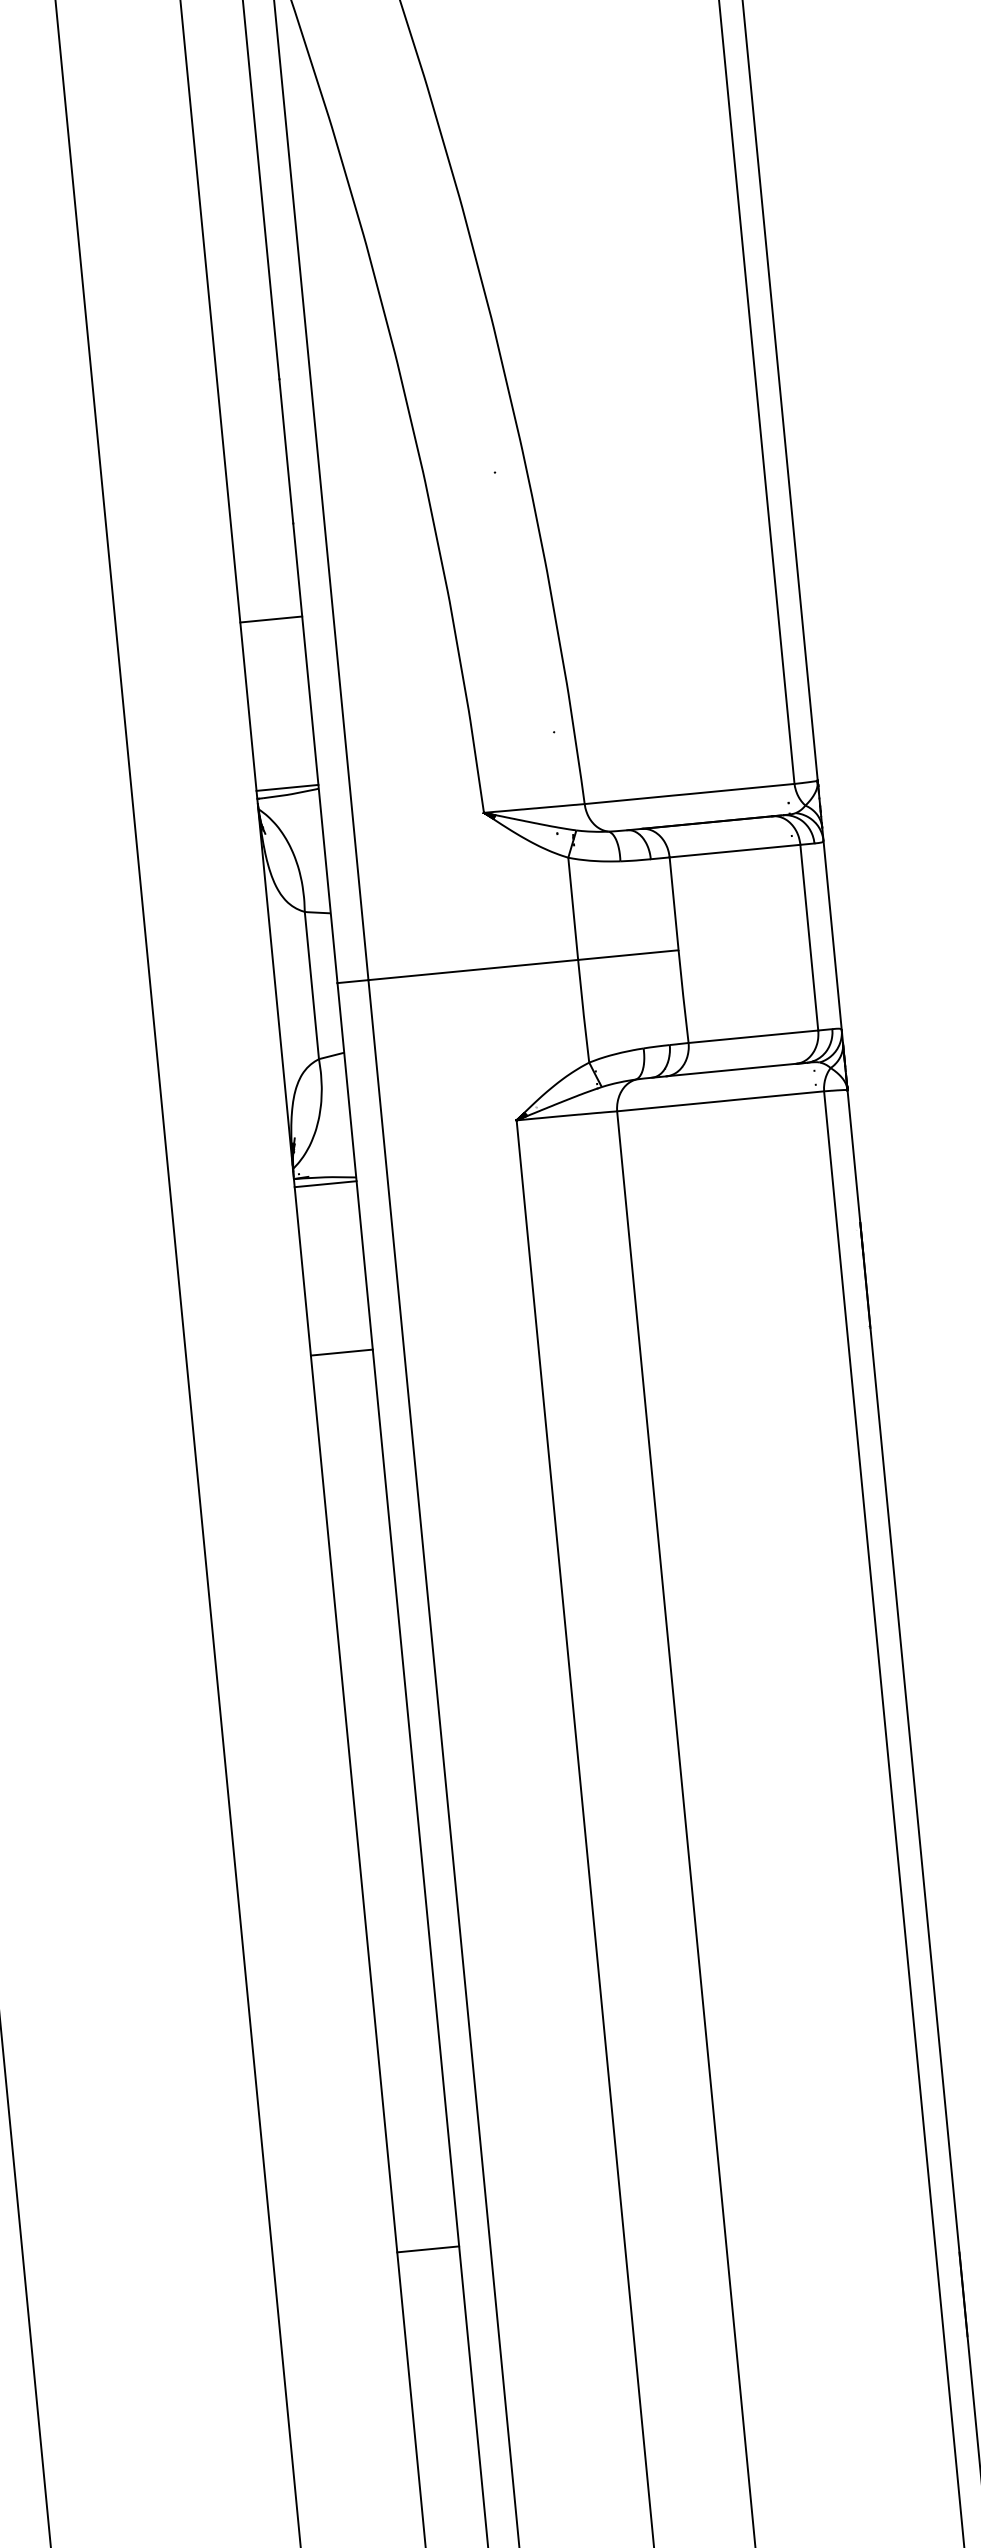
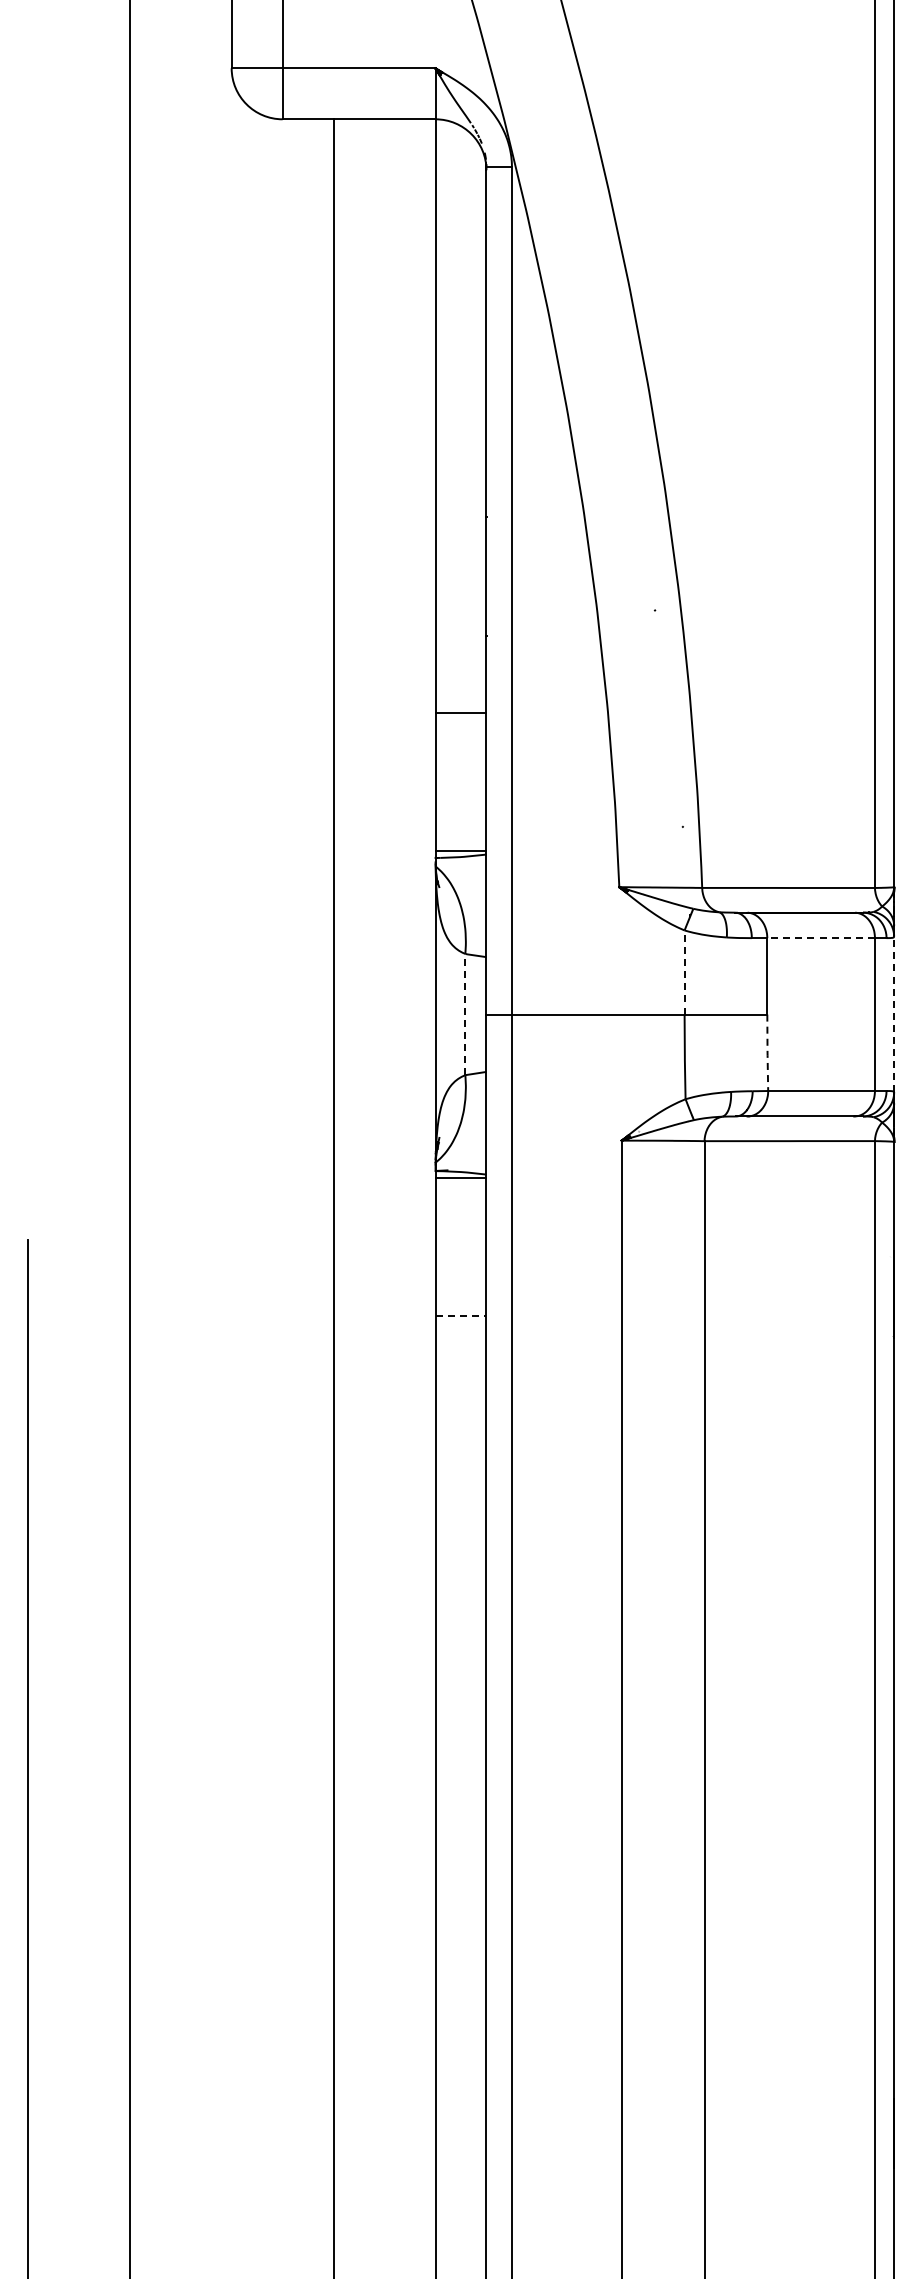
line: (735, 851) -> (821, 938), solid -> dashed
line: (573, 908) -> (684, 972), solid -> dashed
line: (833, 935) -> (894, 1014), solid -> dashed
line: (312, 985) -> (465, 1014), solid -> dashed
line: (683, 996) -> (767, 1052), solid -> dashed
line: (342, 1352) -> (461, 1316), solid -> dashed
line: (427, 2249) -> (460, 2054), removed

